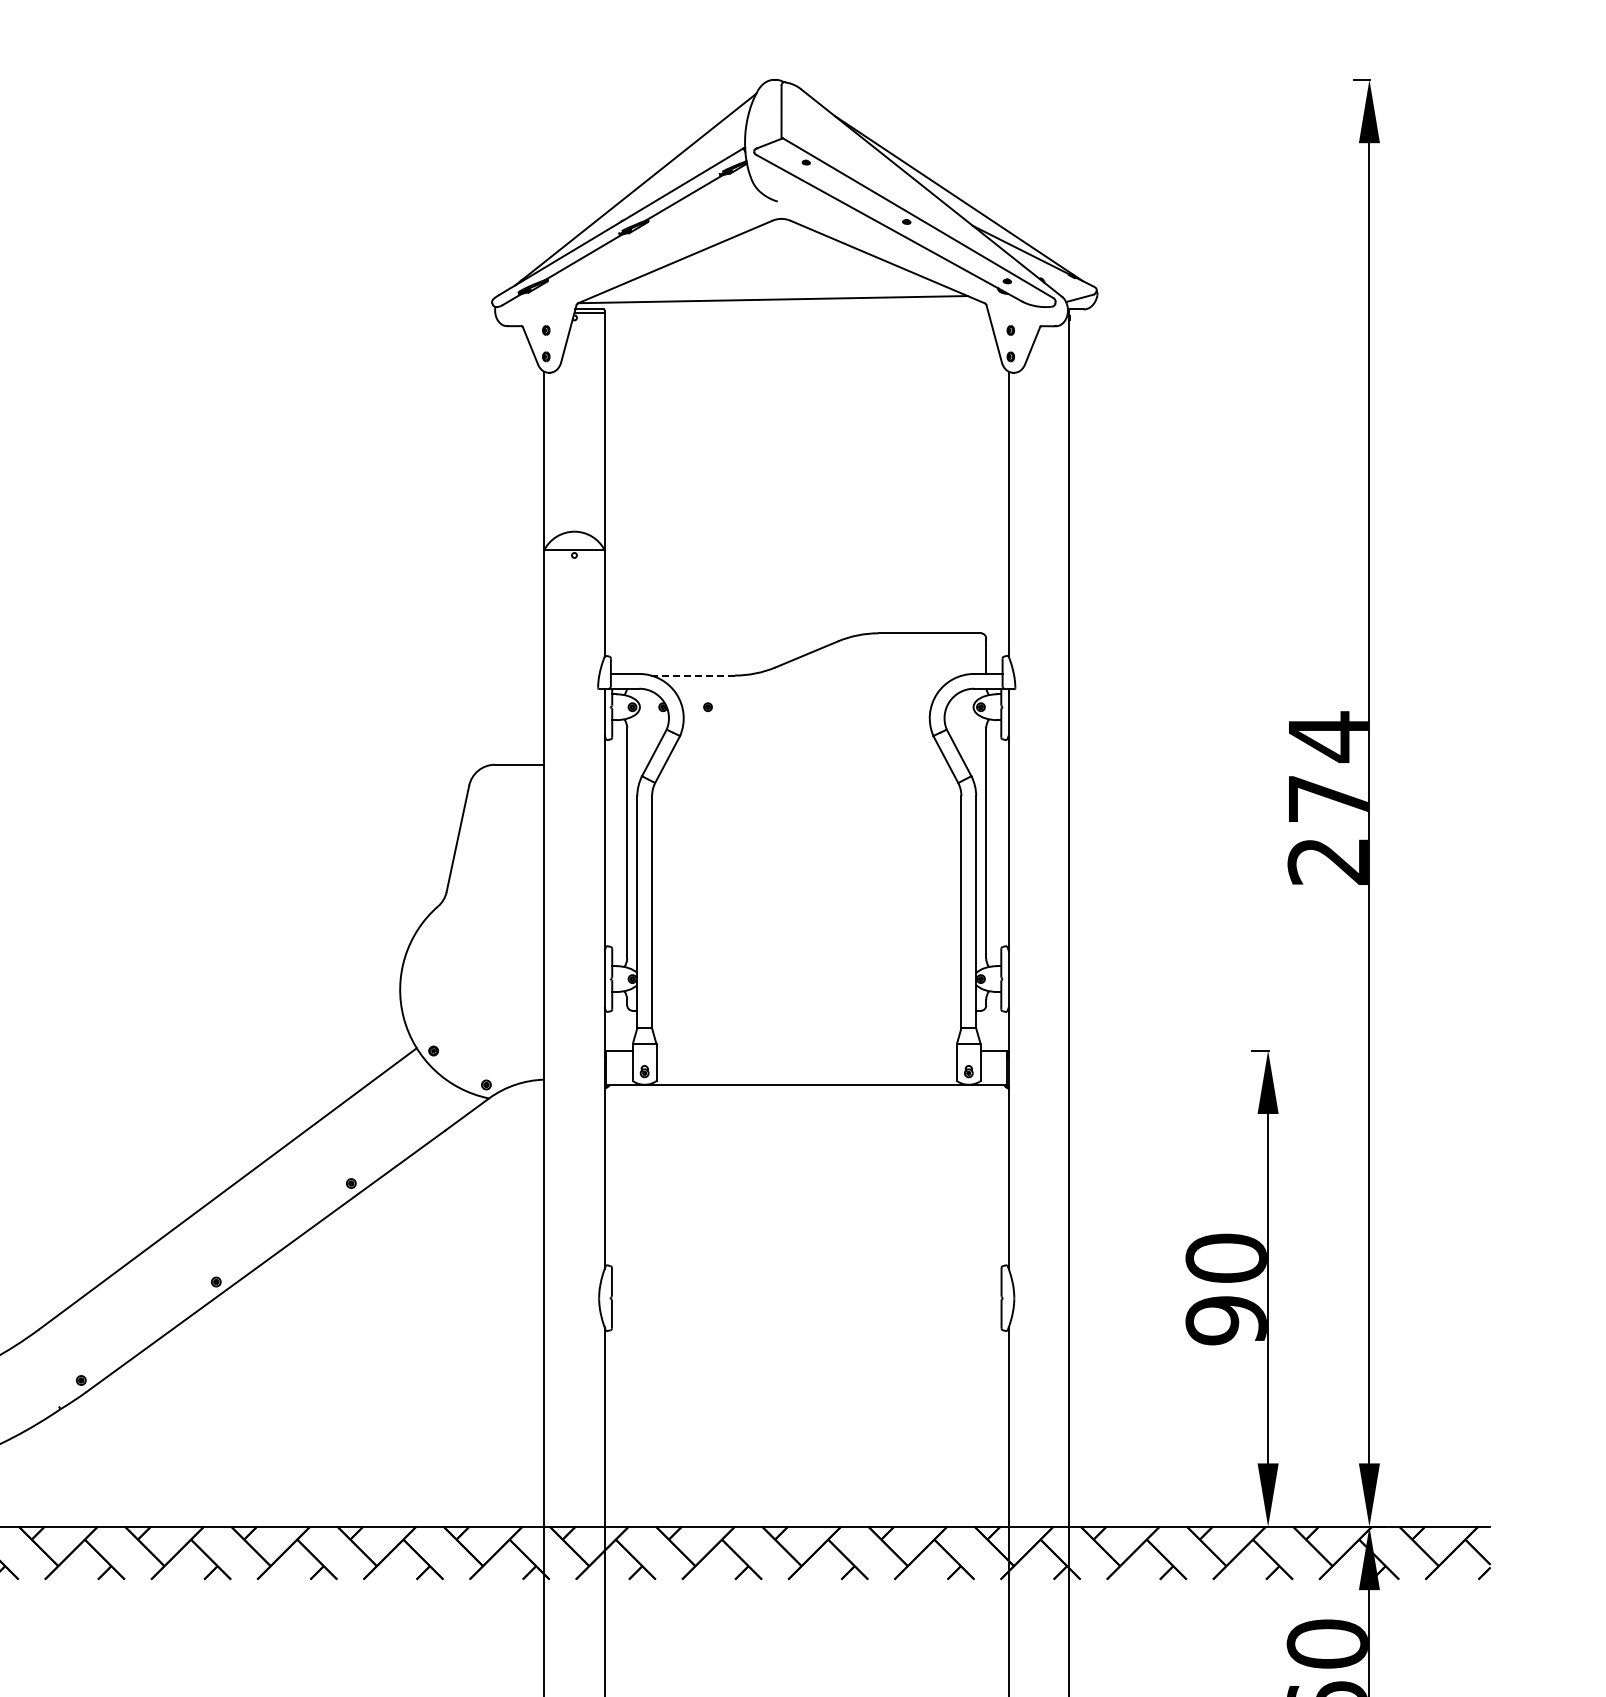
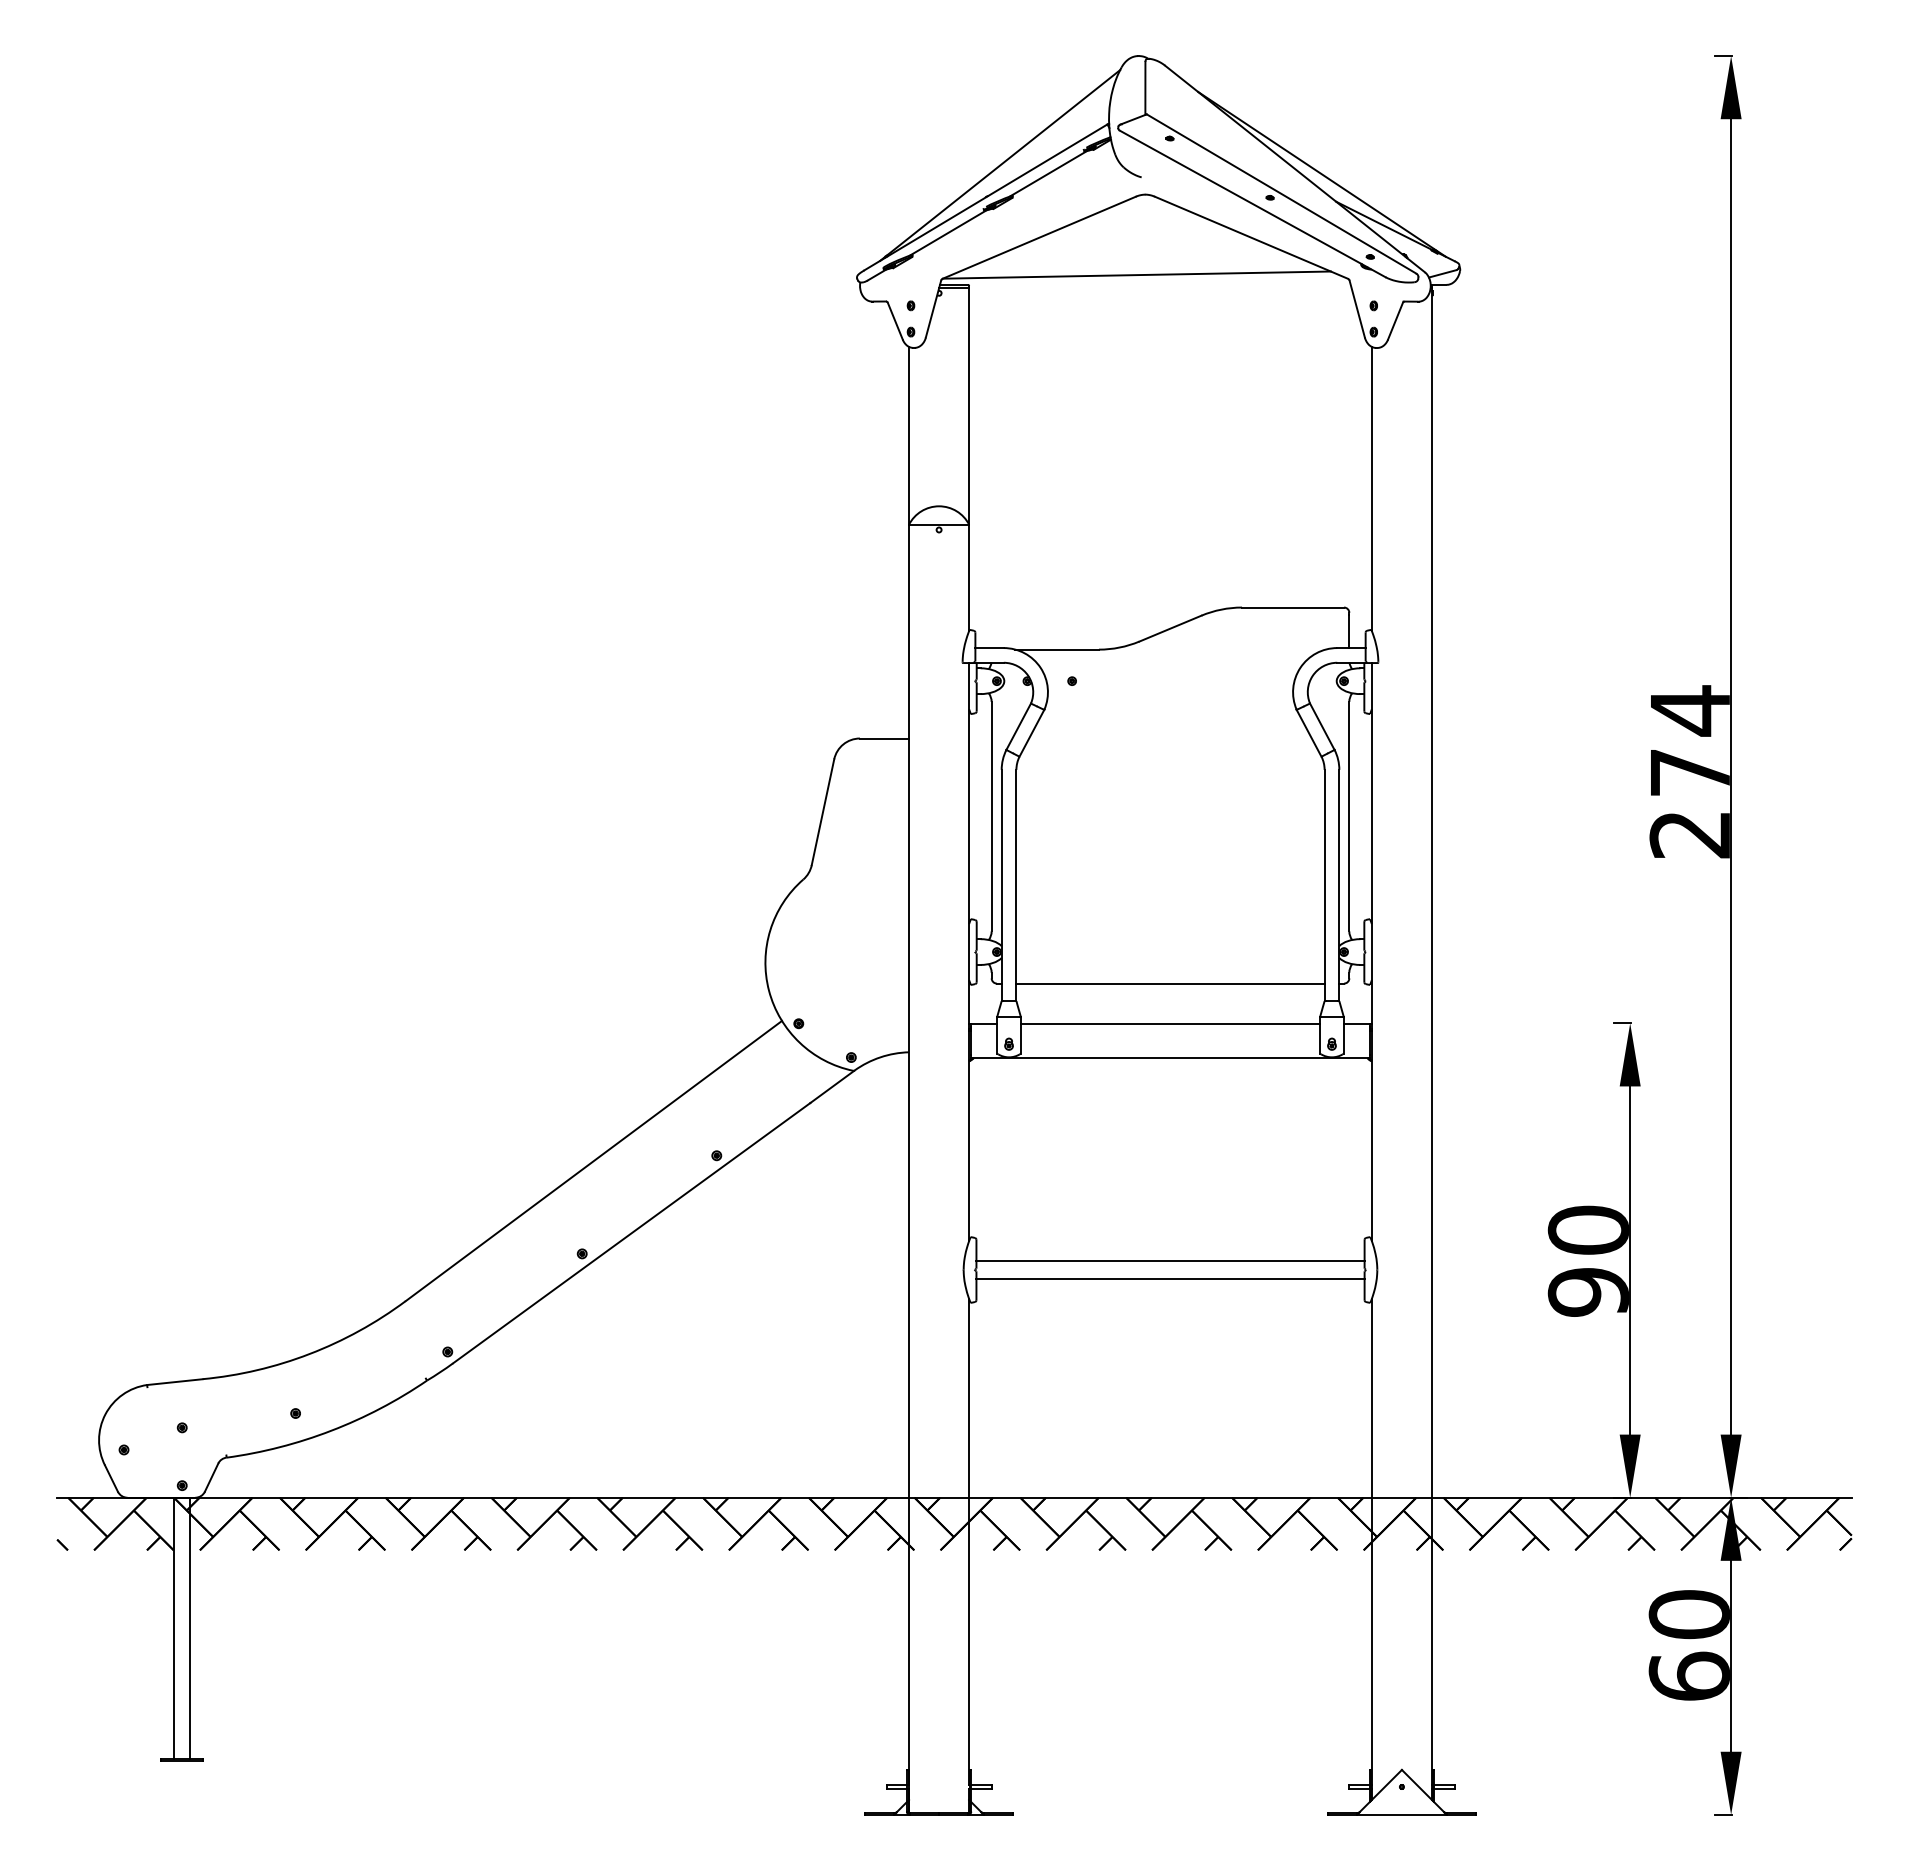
line: (693, 675) -> (1057, 649), dashed -> solid
line: (806, 1010) -> (1170, 983), added
line: (806, 1050) -> (1170, 1023), added
line: (806, 1289) -> (1170, 1261), added
line: (806, 1306) -> (1170, 1278), added

